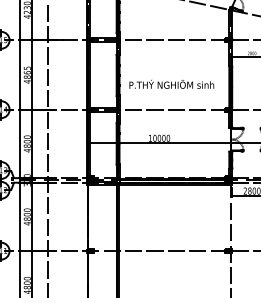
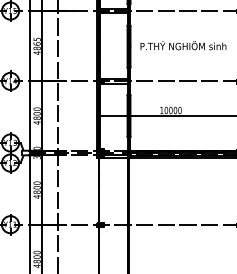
text: (171, 84) -> (183, 45), moved

